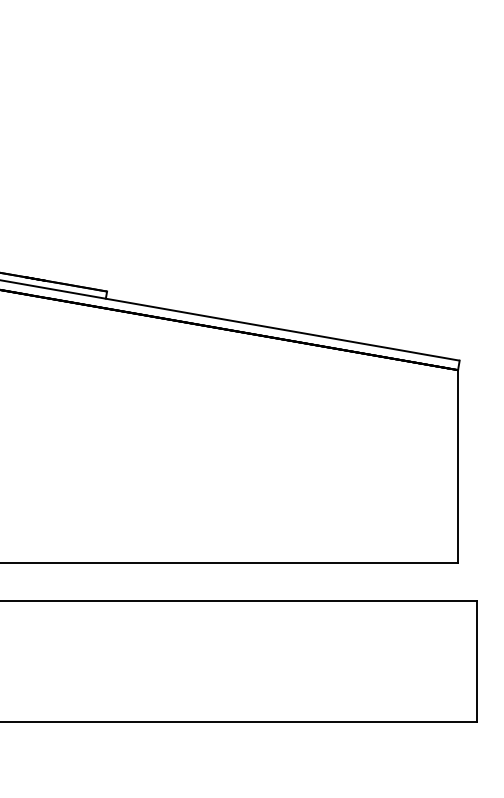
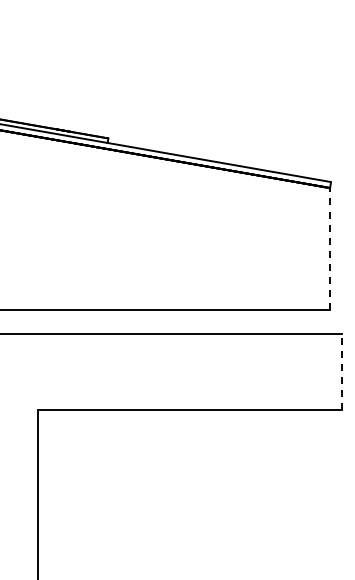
line: (458, 467) -> (330, 249), solid -> dashed
line: (477, 662) -> (342, 372), solid -> dashed

